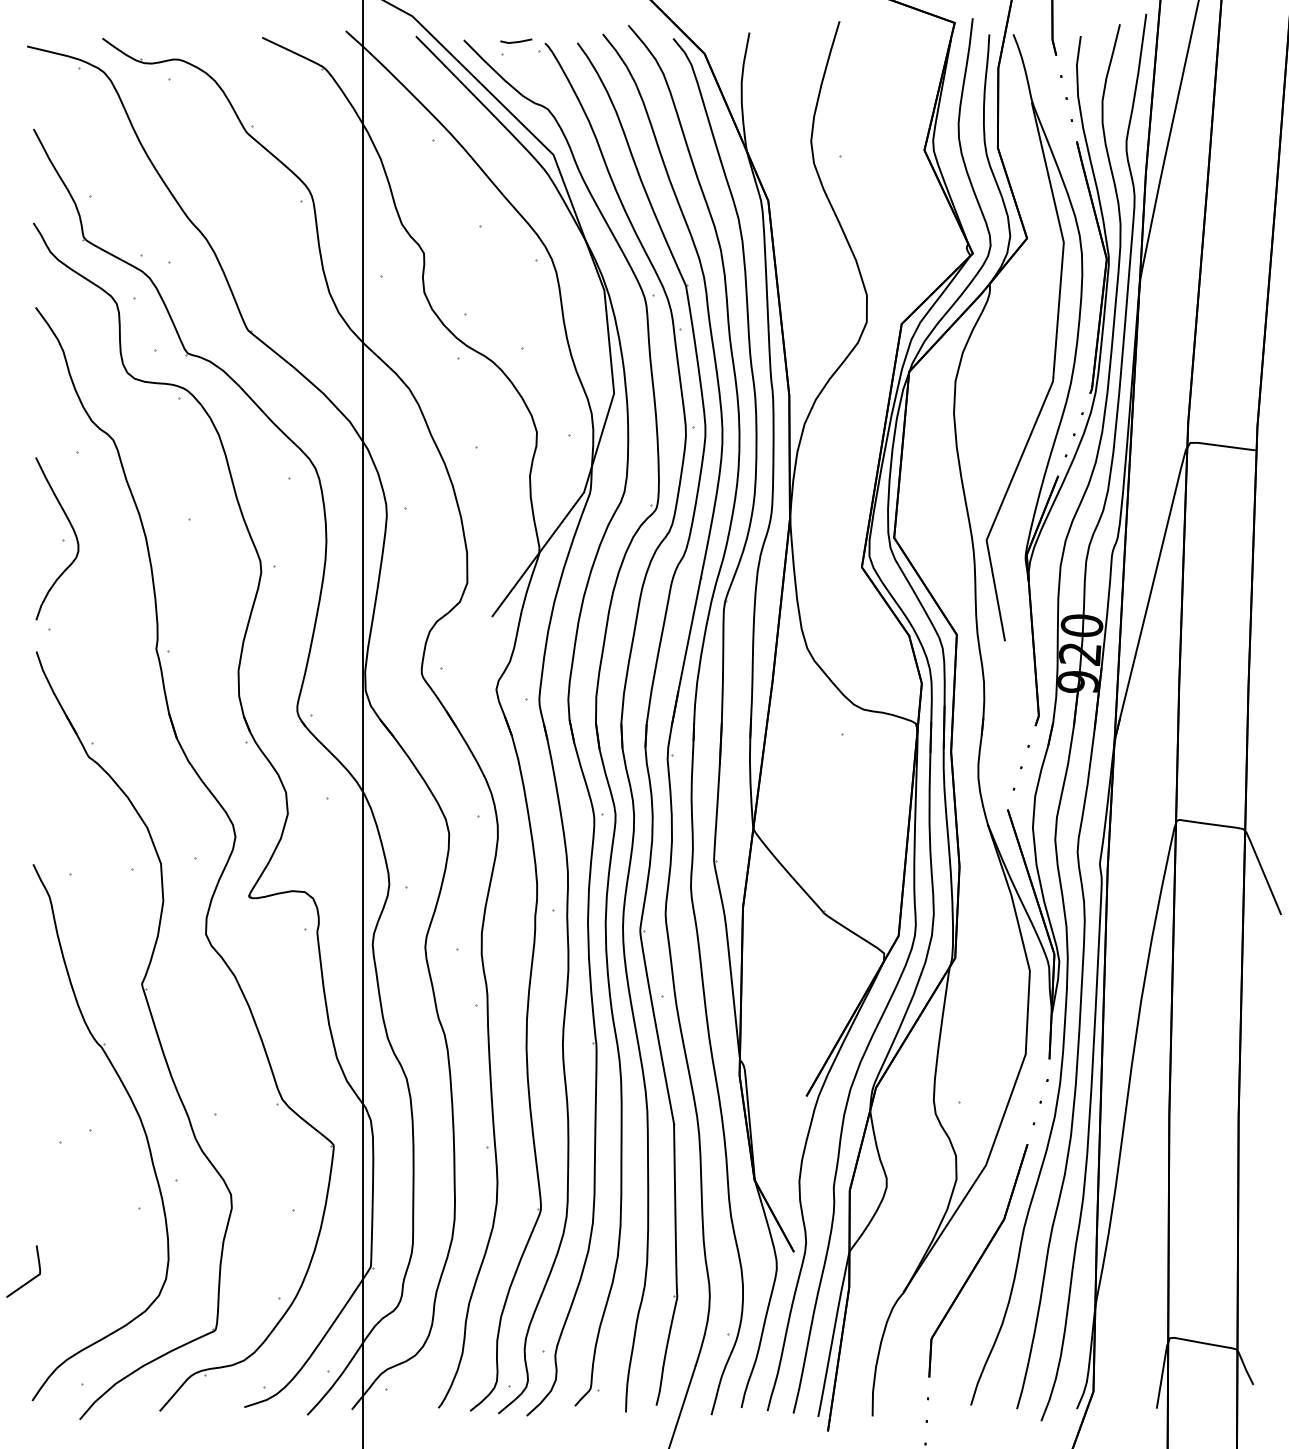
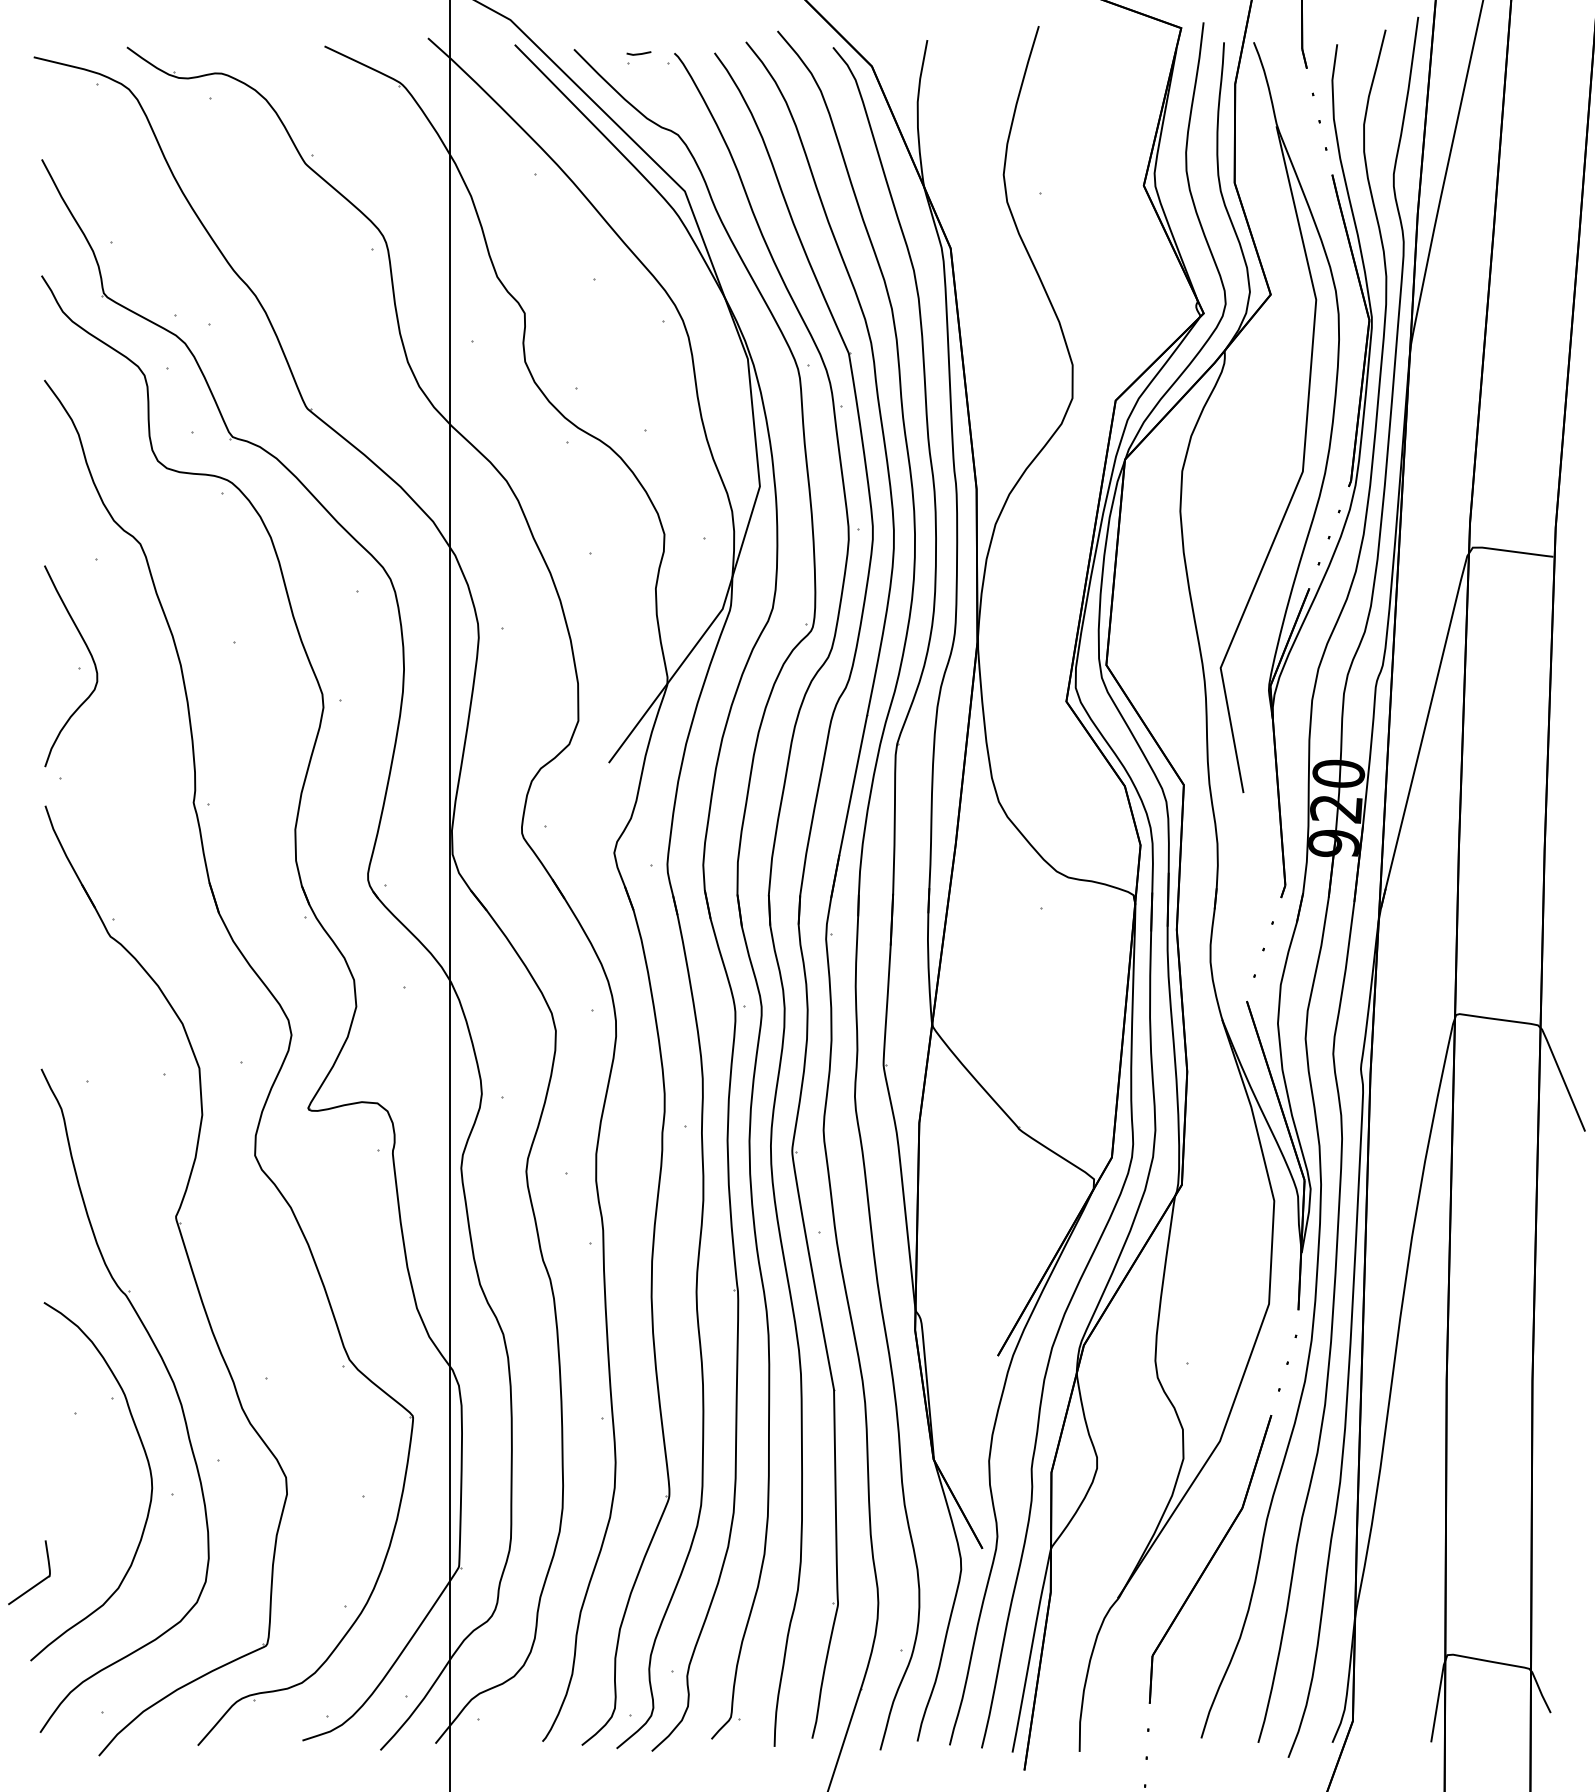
part: (515, 46) -> (638, 57), size x0.62
curve: (119, 1186) -> (148, 1467), added

